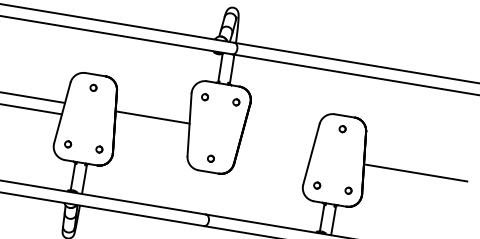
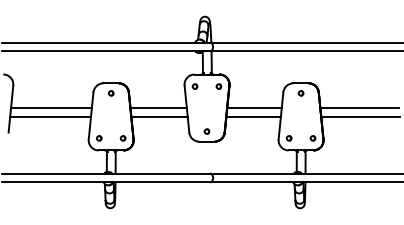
line: (151, 128) -> (159, 116), added
line: (278, 138) -> (254, 108), added
line: (275, 149) -> (253, 116), added
line: (416, 161) -> (359, 108), added

